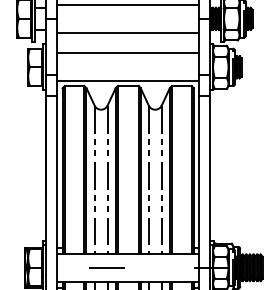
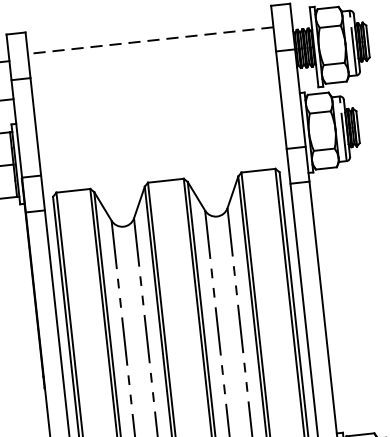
line: (127, 4) -> (149, 40), solid -> dashed
line: (128, 32) -> (156, 88), removed
line: (128, 53) -> (160, 124), removed
line: (128, 81) -> (165, 172), removed

